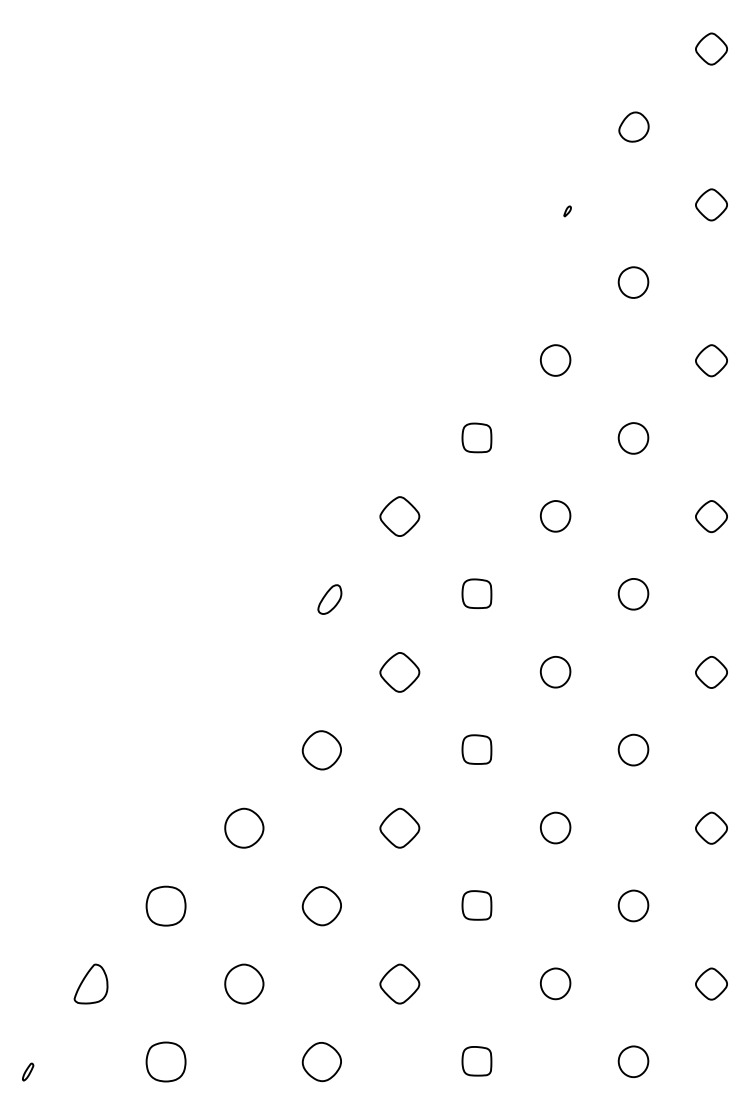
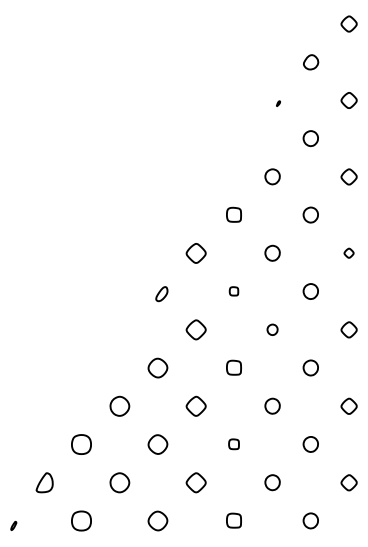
part: (710, 514) -> (348, 252), size x0.6
part: (475, 594) -> (233, 291), size x0.6
part: (555, 671) -> (272, 329), size x0.7
part: (475, 906) -> (233, 444), size x0.7

